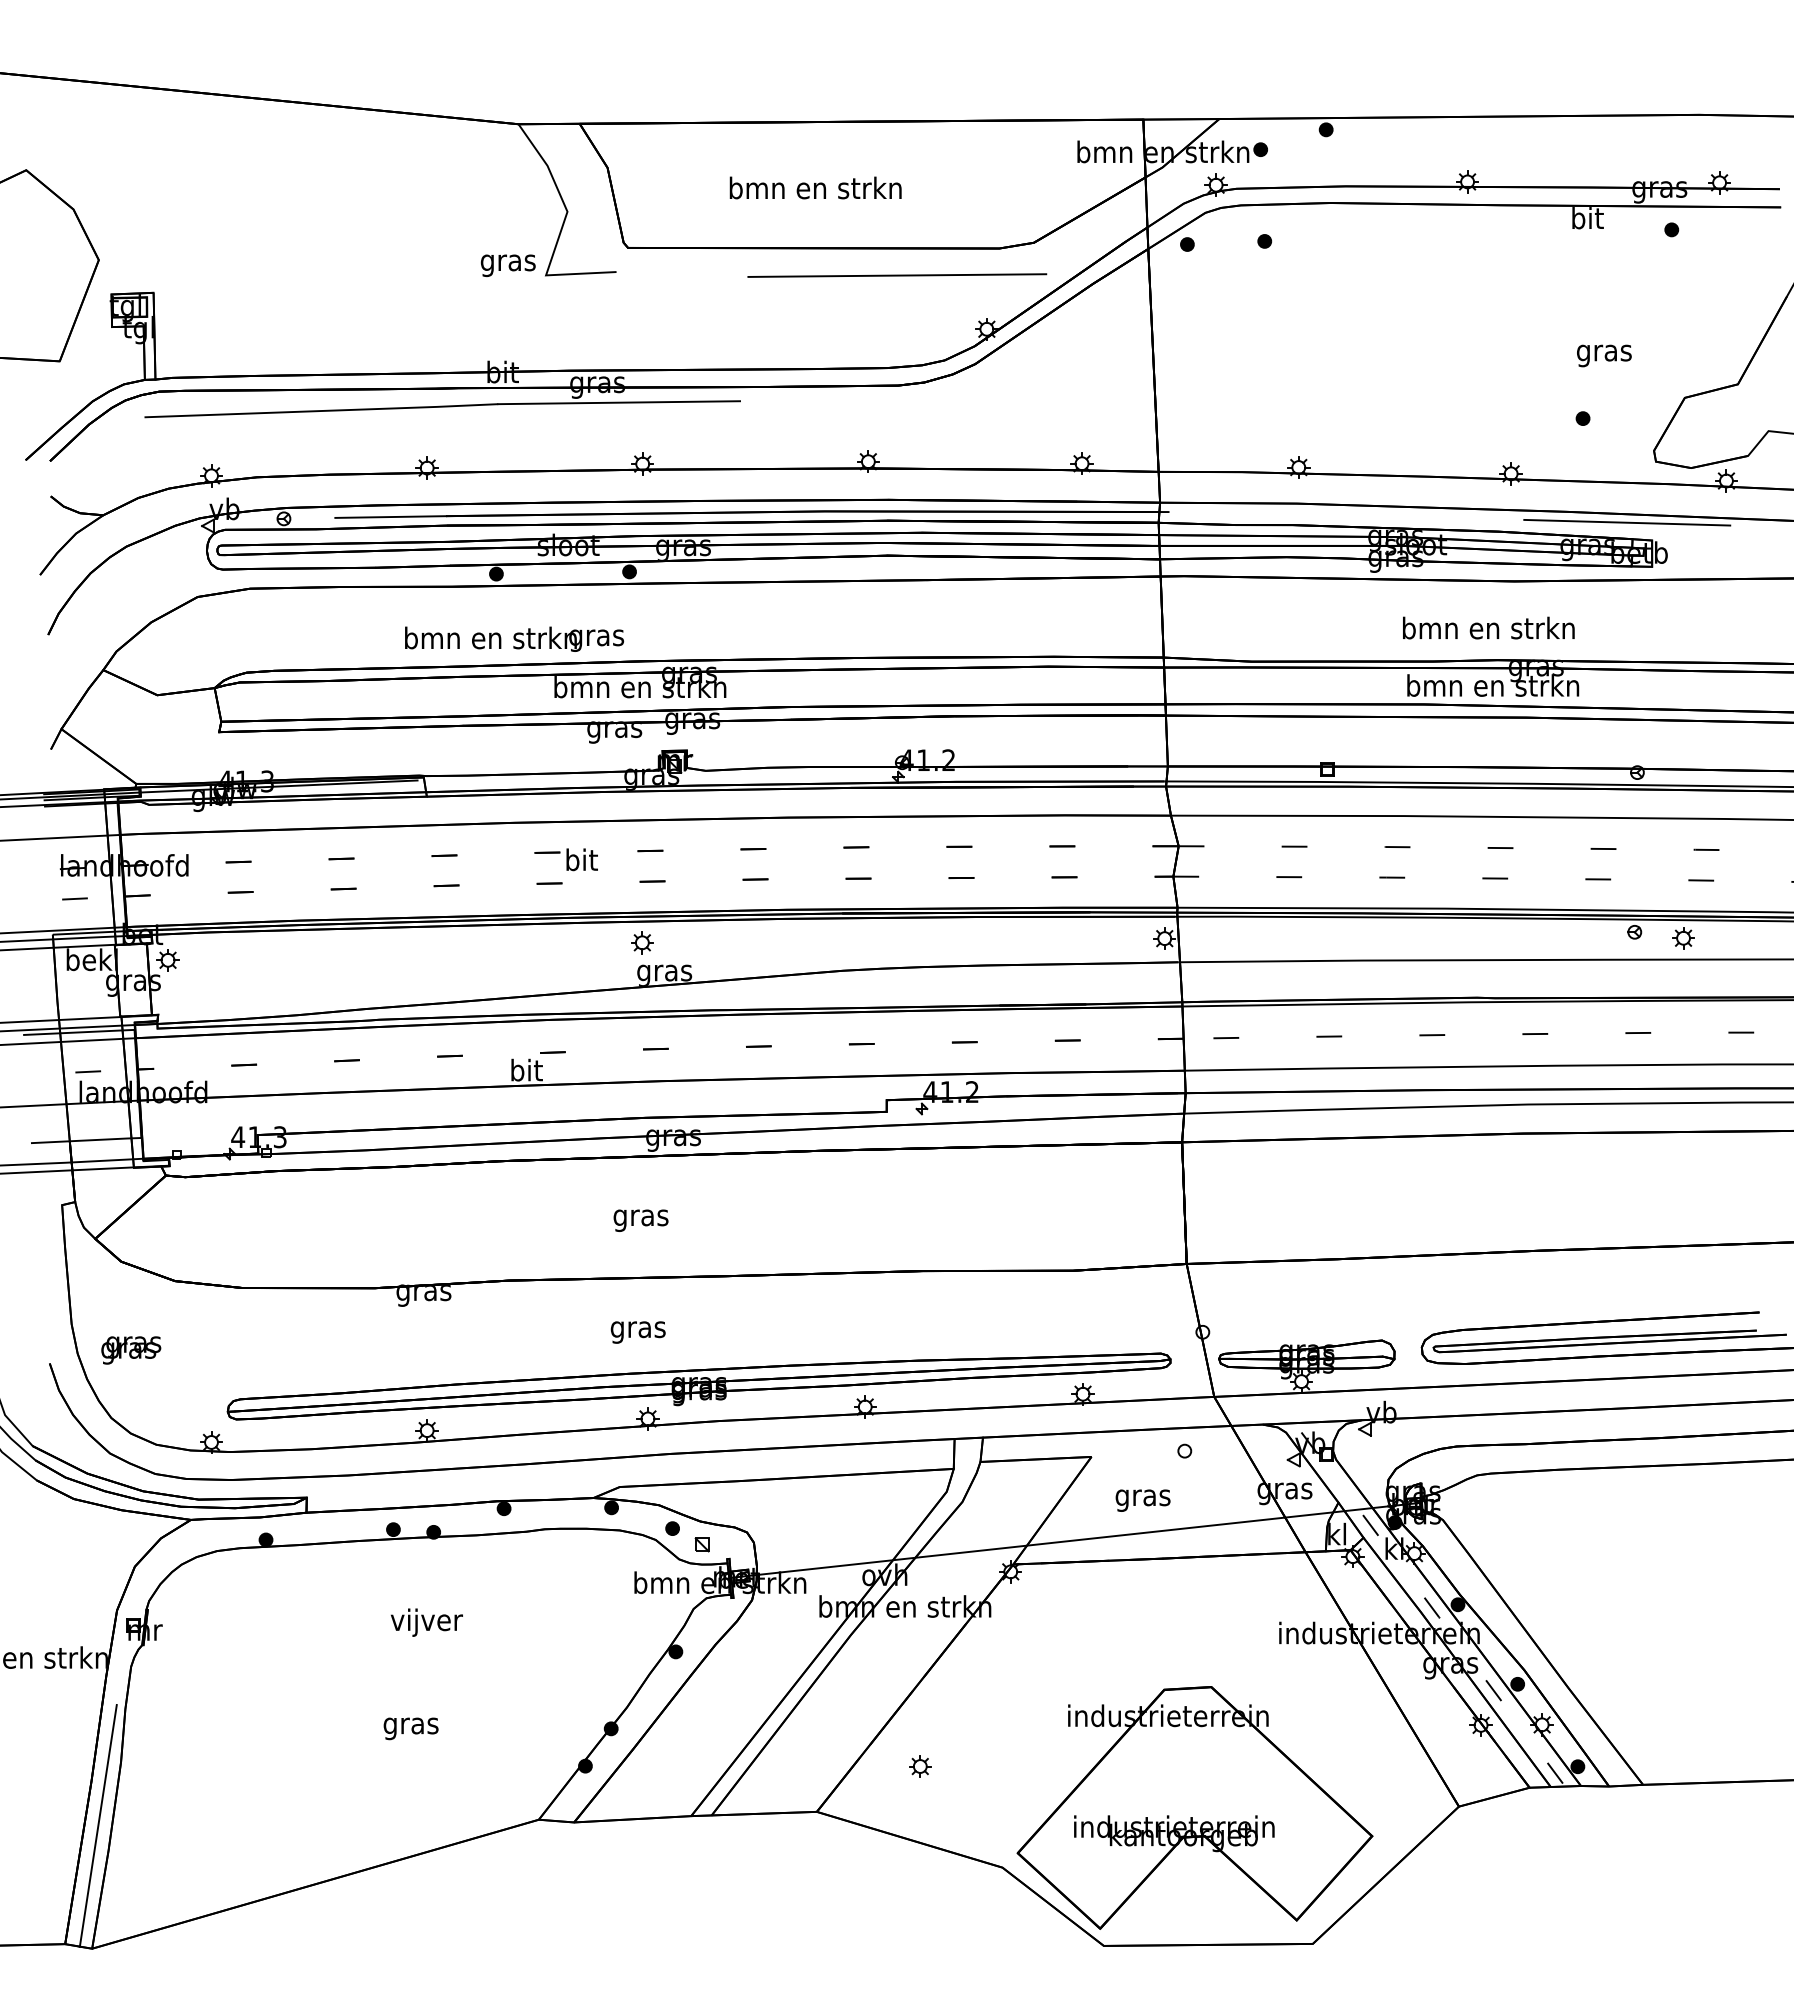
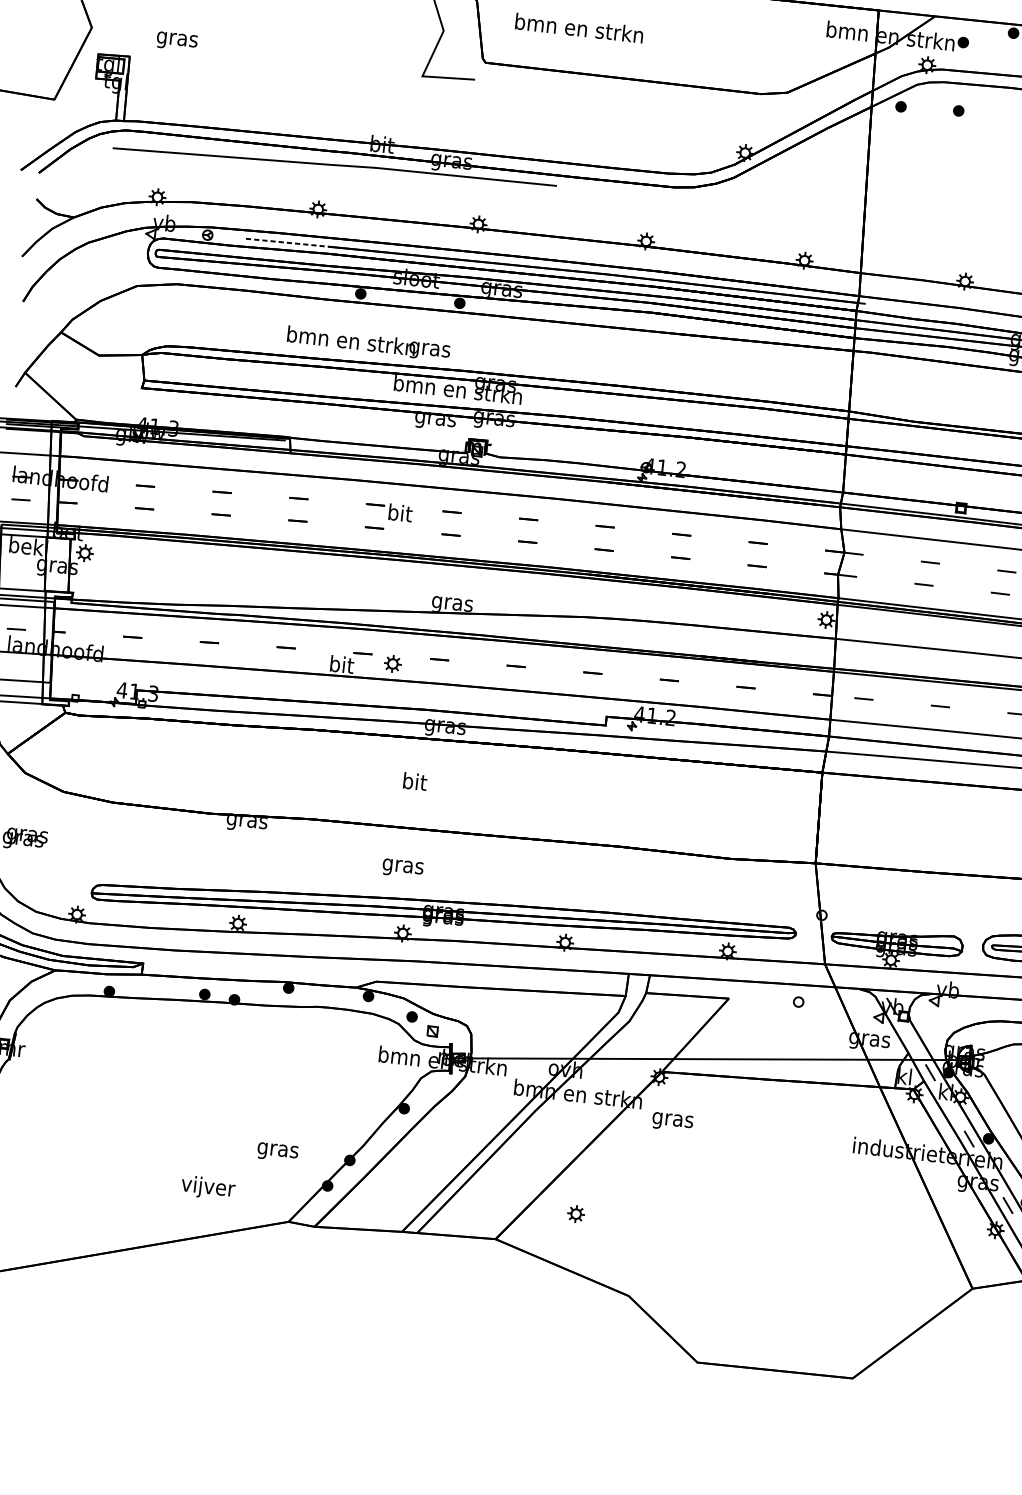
text: (815, 187) -> (579, 27), moved
text: (507, 265) -> (176, 41), moved
line: (897, 275) -> (683, 105), removed
line: (391, 517) -> (287, 243), solid -> dashed
part: (642, 942) -> (393, 663), moved
text: (640, 1217) -> (414, 783), gras -> bit
text: (1142, 1500) -> (672, 1121), moved
text: (426, 1622) -> (207, 1187), moved
text: (410, 1728) -> (277, 1152), moved
part: (1194, 1807) -> (776, 1267), removed

